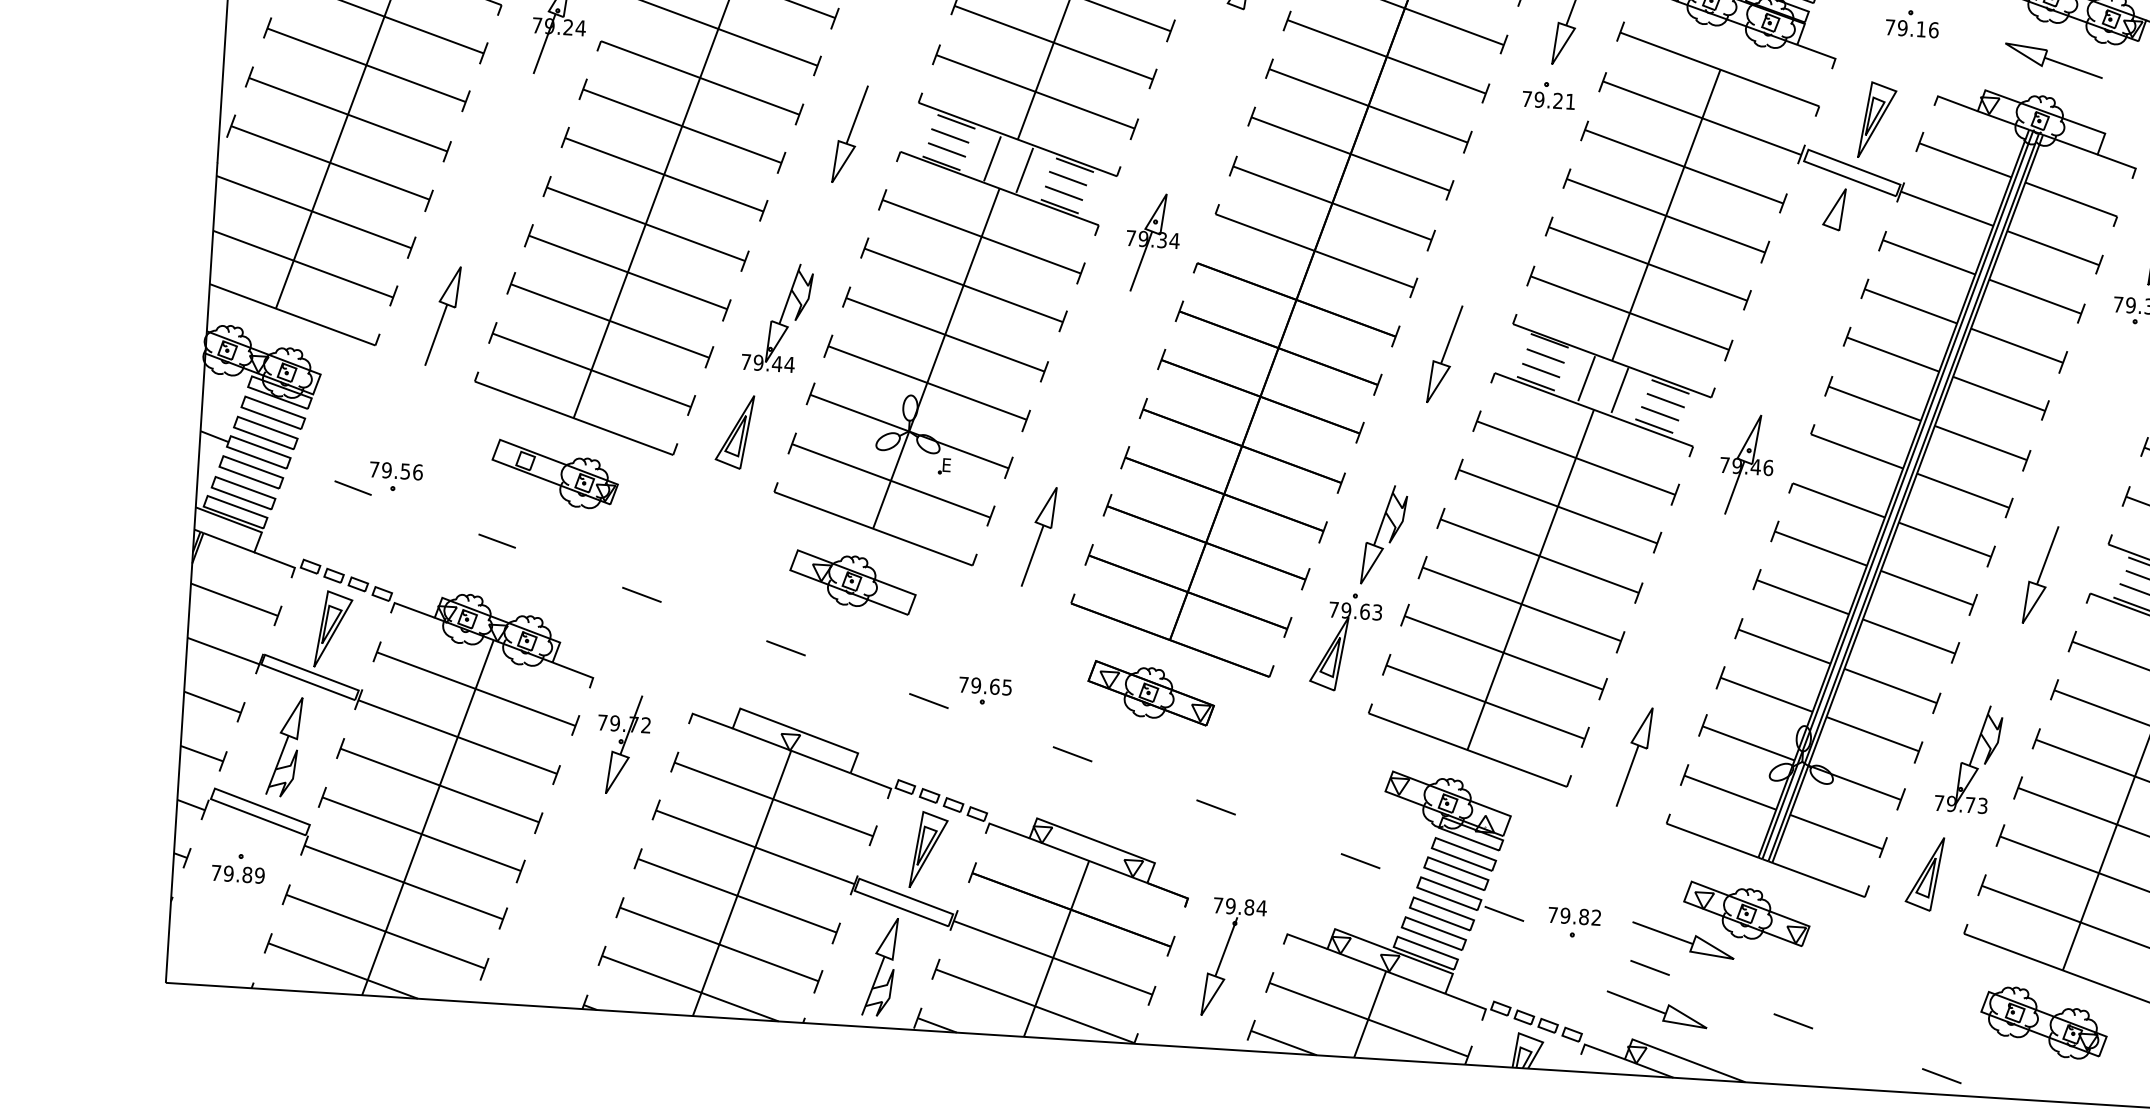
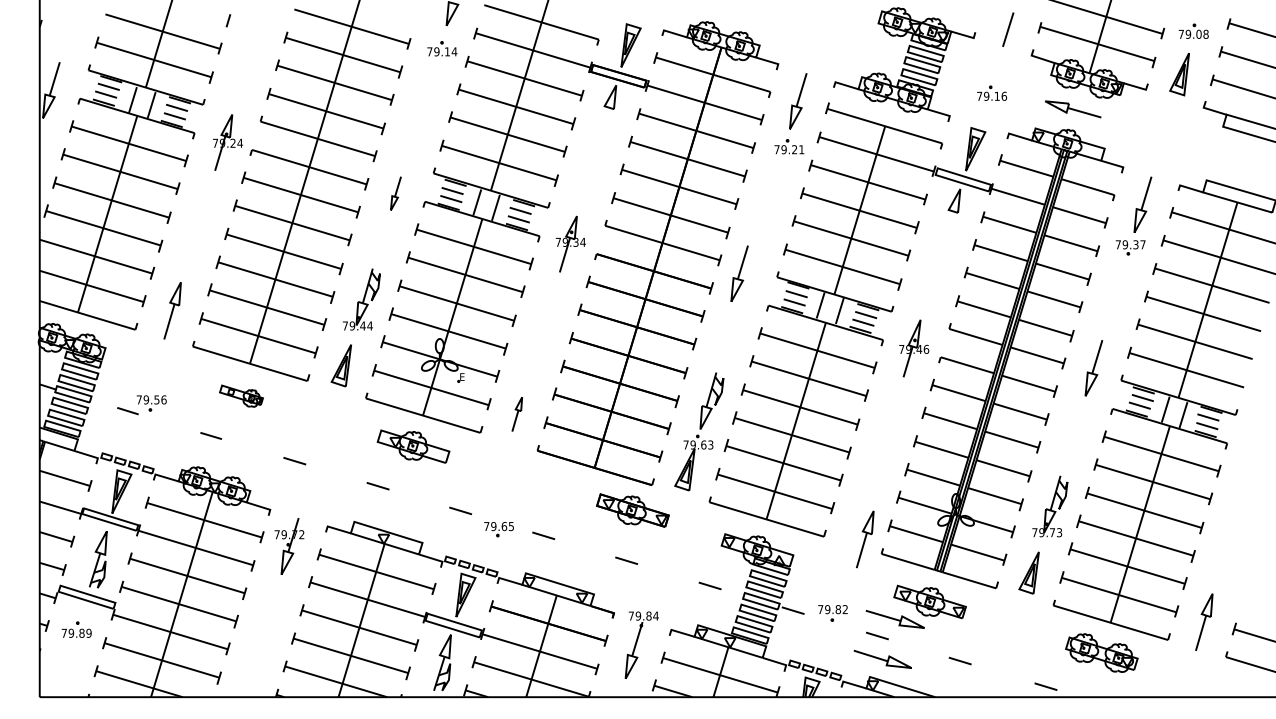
part: (849, 133) -> (395, 193), size x0.6
part: (1444, 353) -> (739, 273), moved
part: (555, 473) -> (241, 395), size x0.6
part: (1039, 537) -> (517, 414), size x0.6
part: (2039, 575) -> (1093, 368), moved
part: (984, 691) -> (498, 529), moved
part: (1150, 692) -> (632, 510), moved
part: (1635, 757) -> (865, 539), moved

